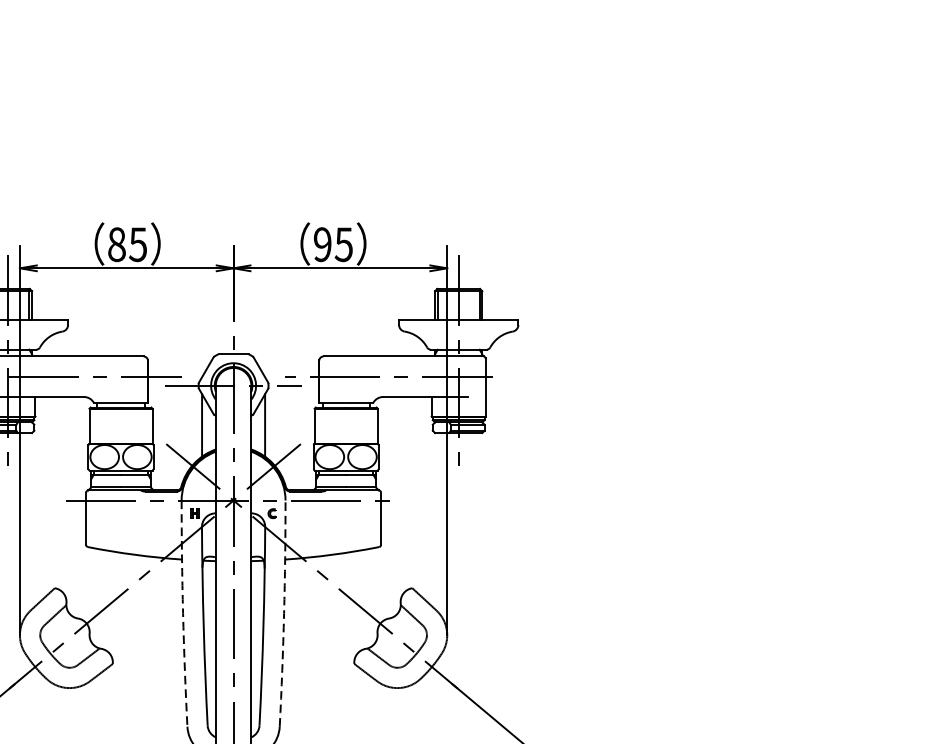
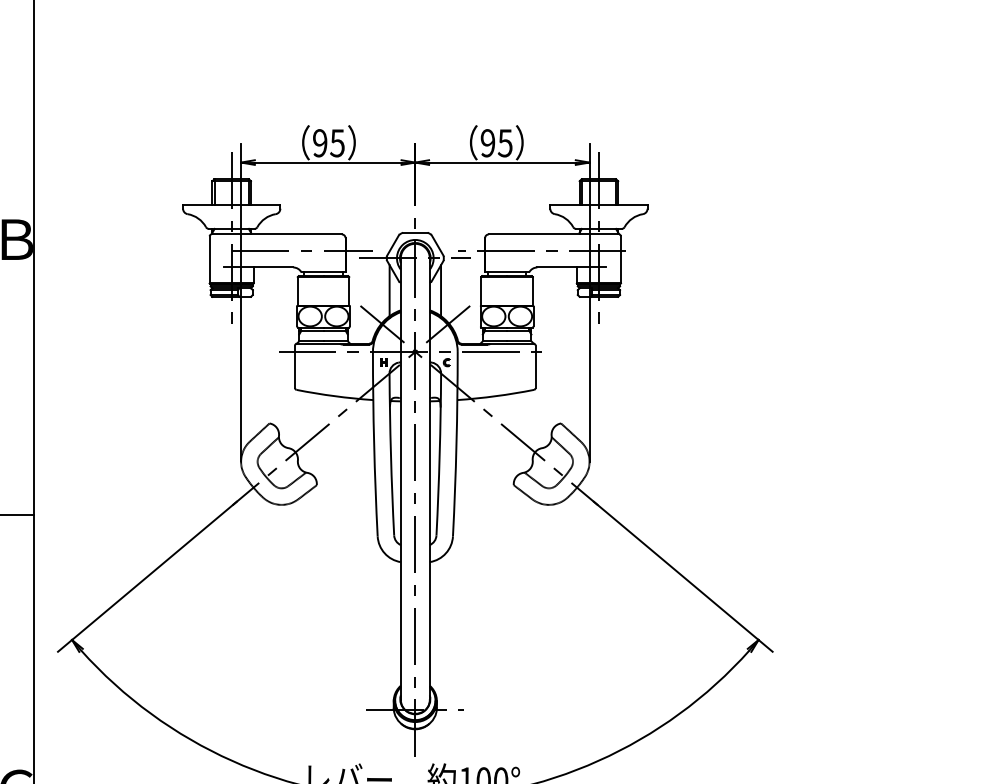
text: (117, 244) -> (320, 143), 85 -> 95
arc: (183, 614) -> (374, 444), dashed -> solid
arc: (284, 614) -> (456, 444), dashed -> solid

